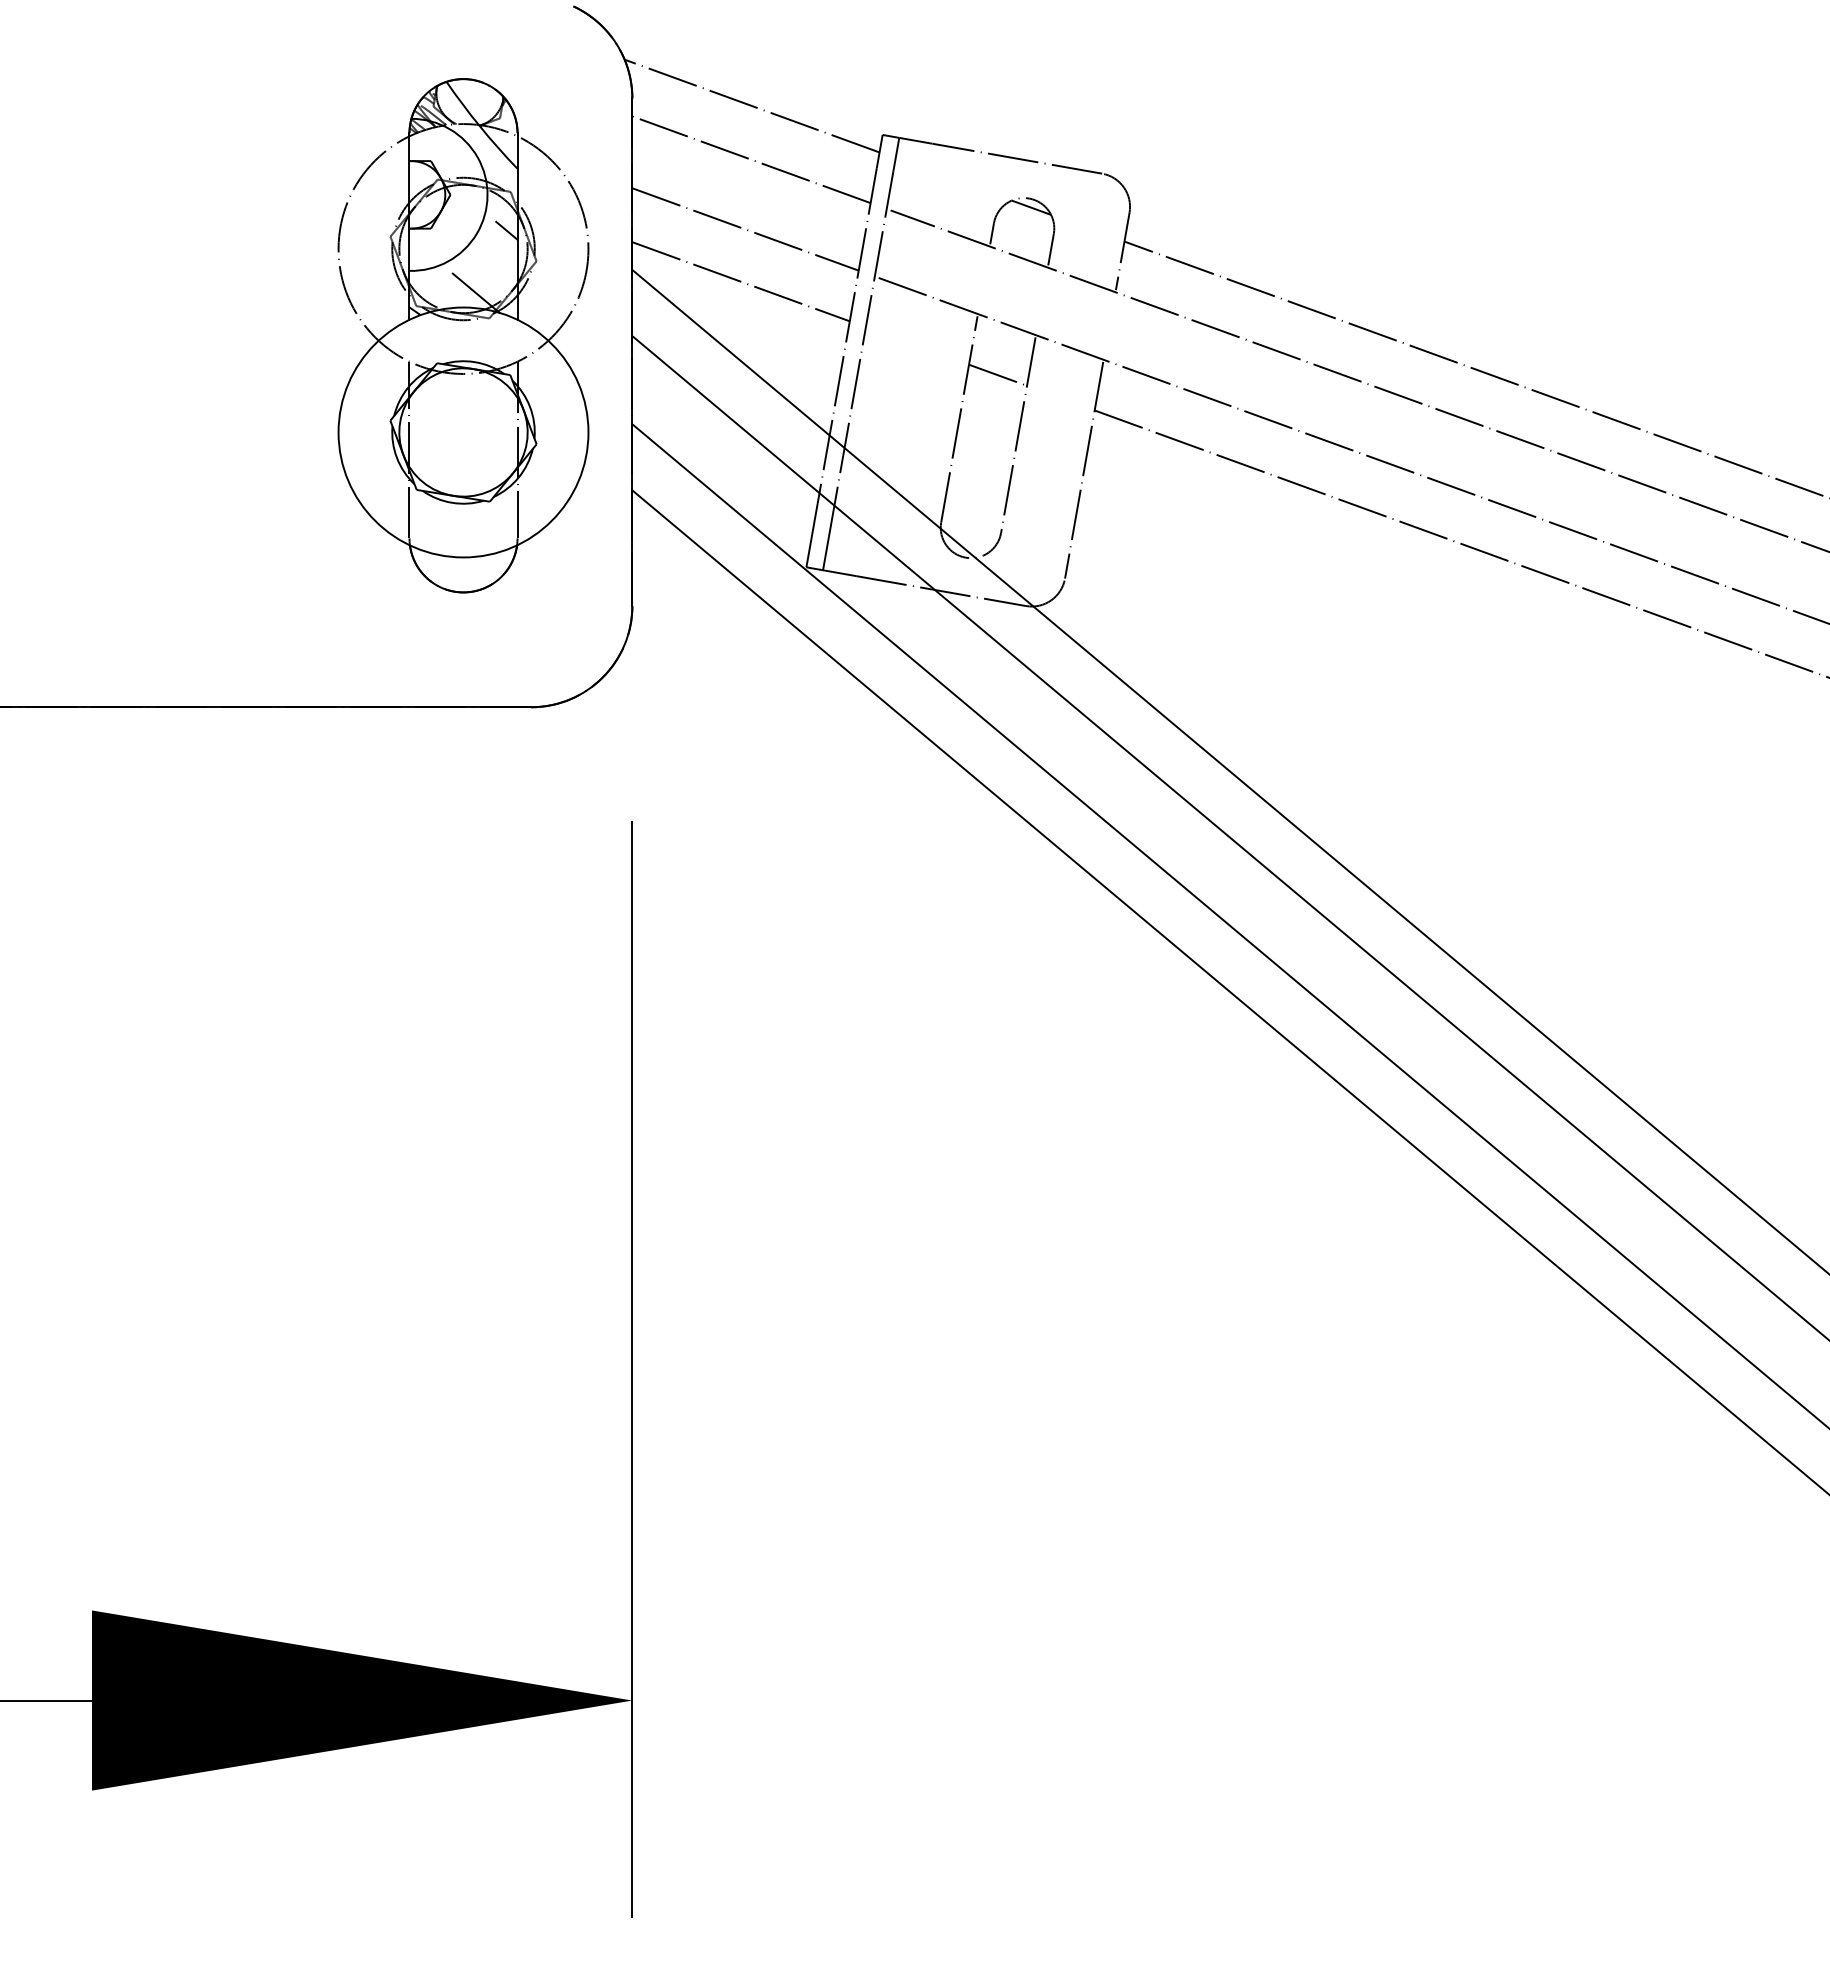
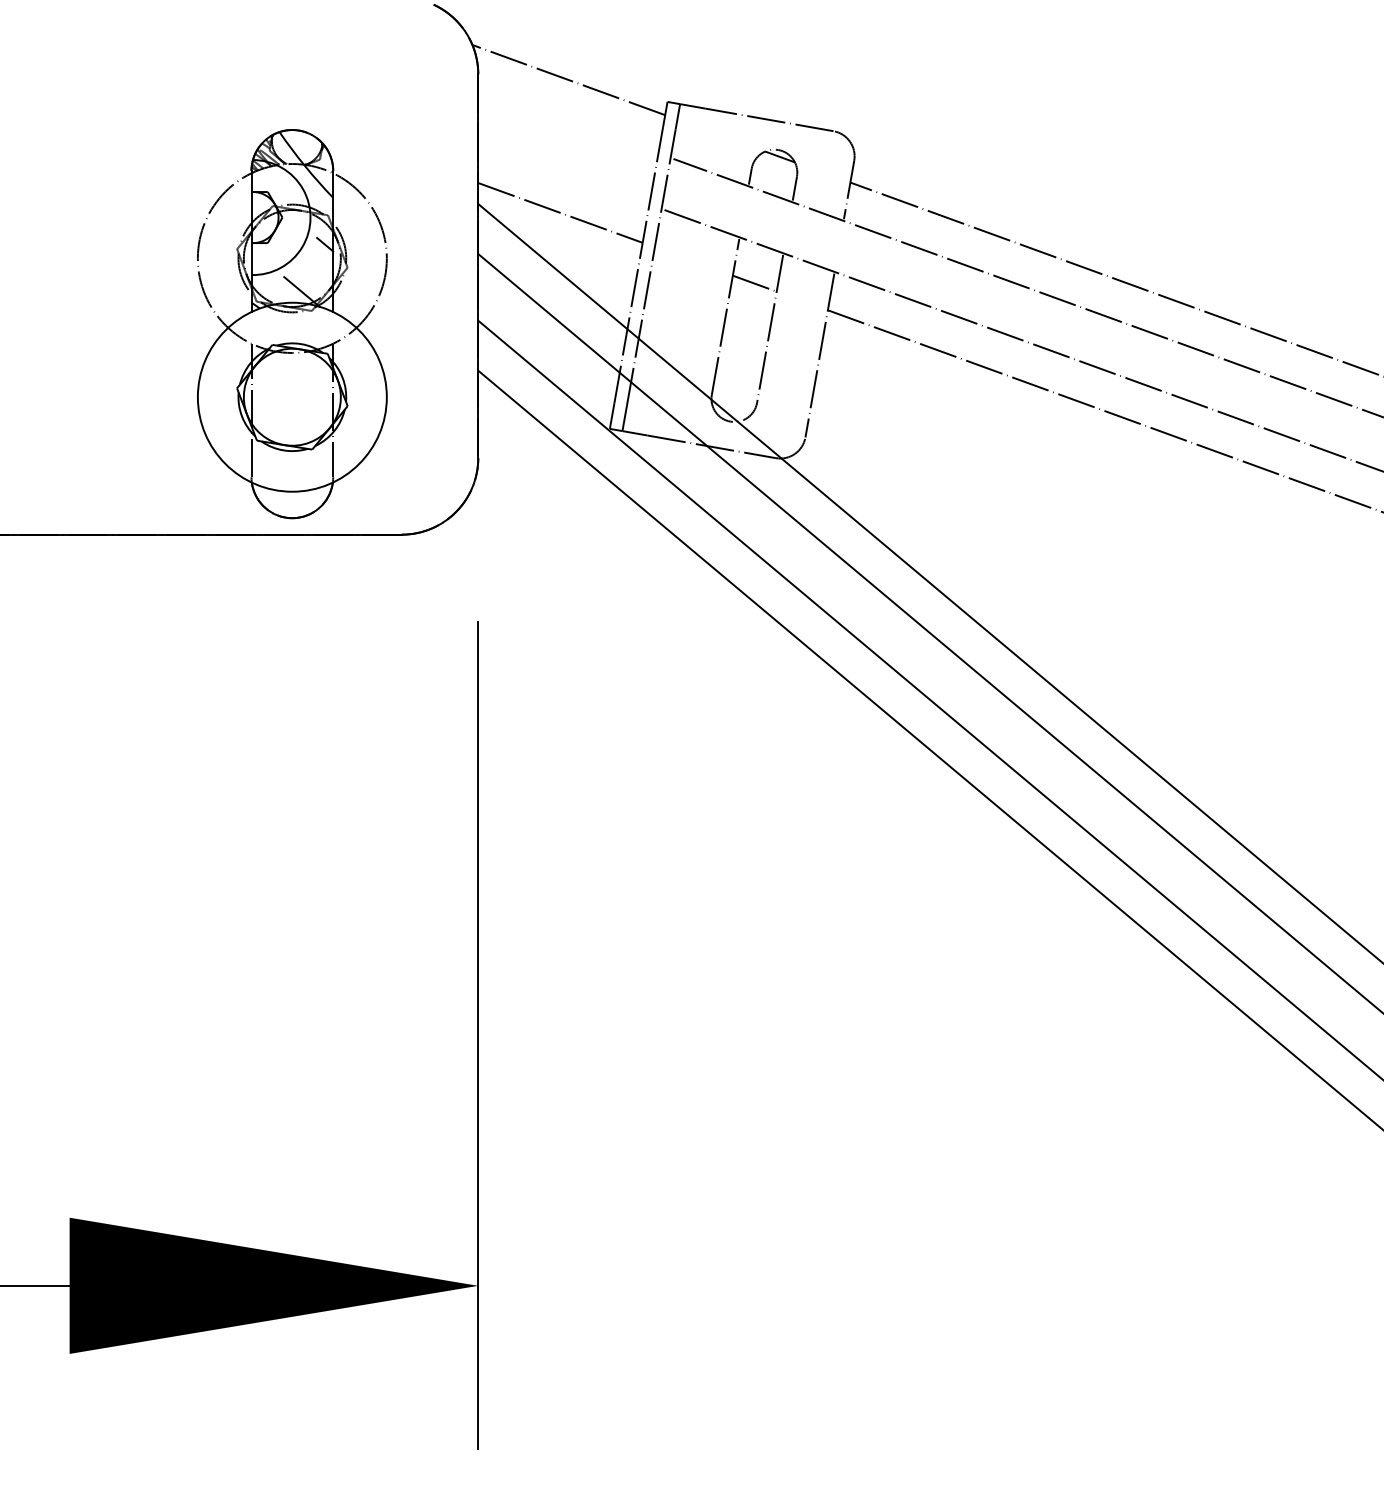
line: (751, 159) -> (568, 120), removed
line: (745, 229) -> (563, 173), removed
part: (463, 335) -> (292, 323), moved

